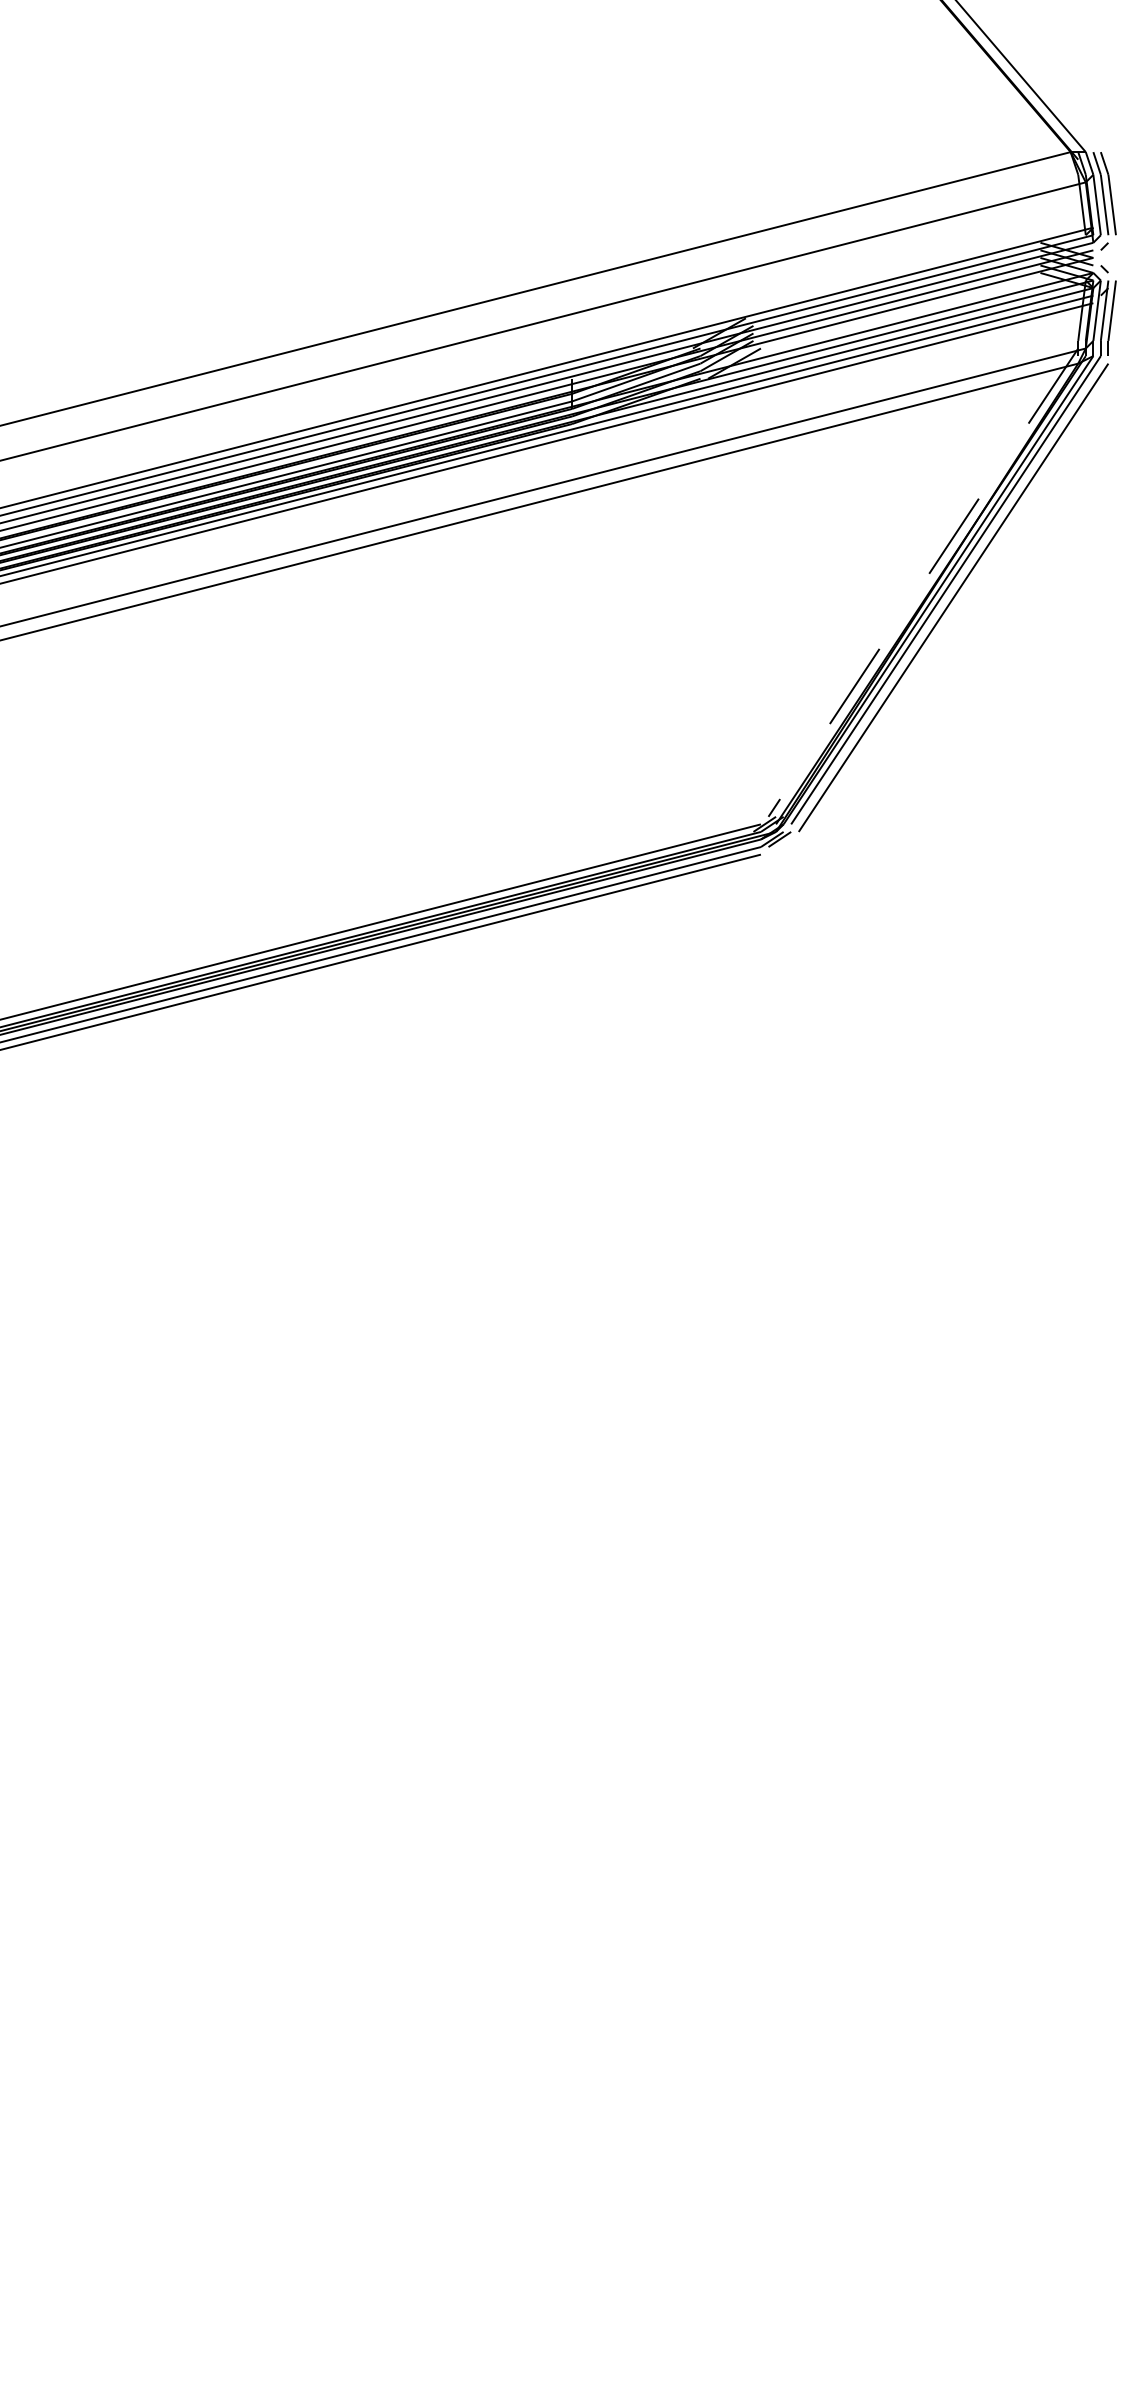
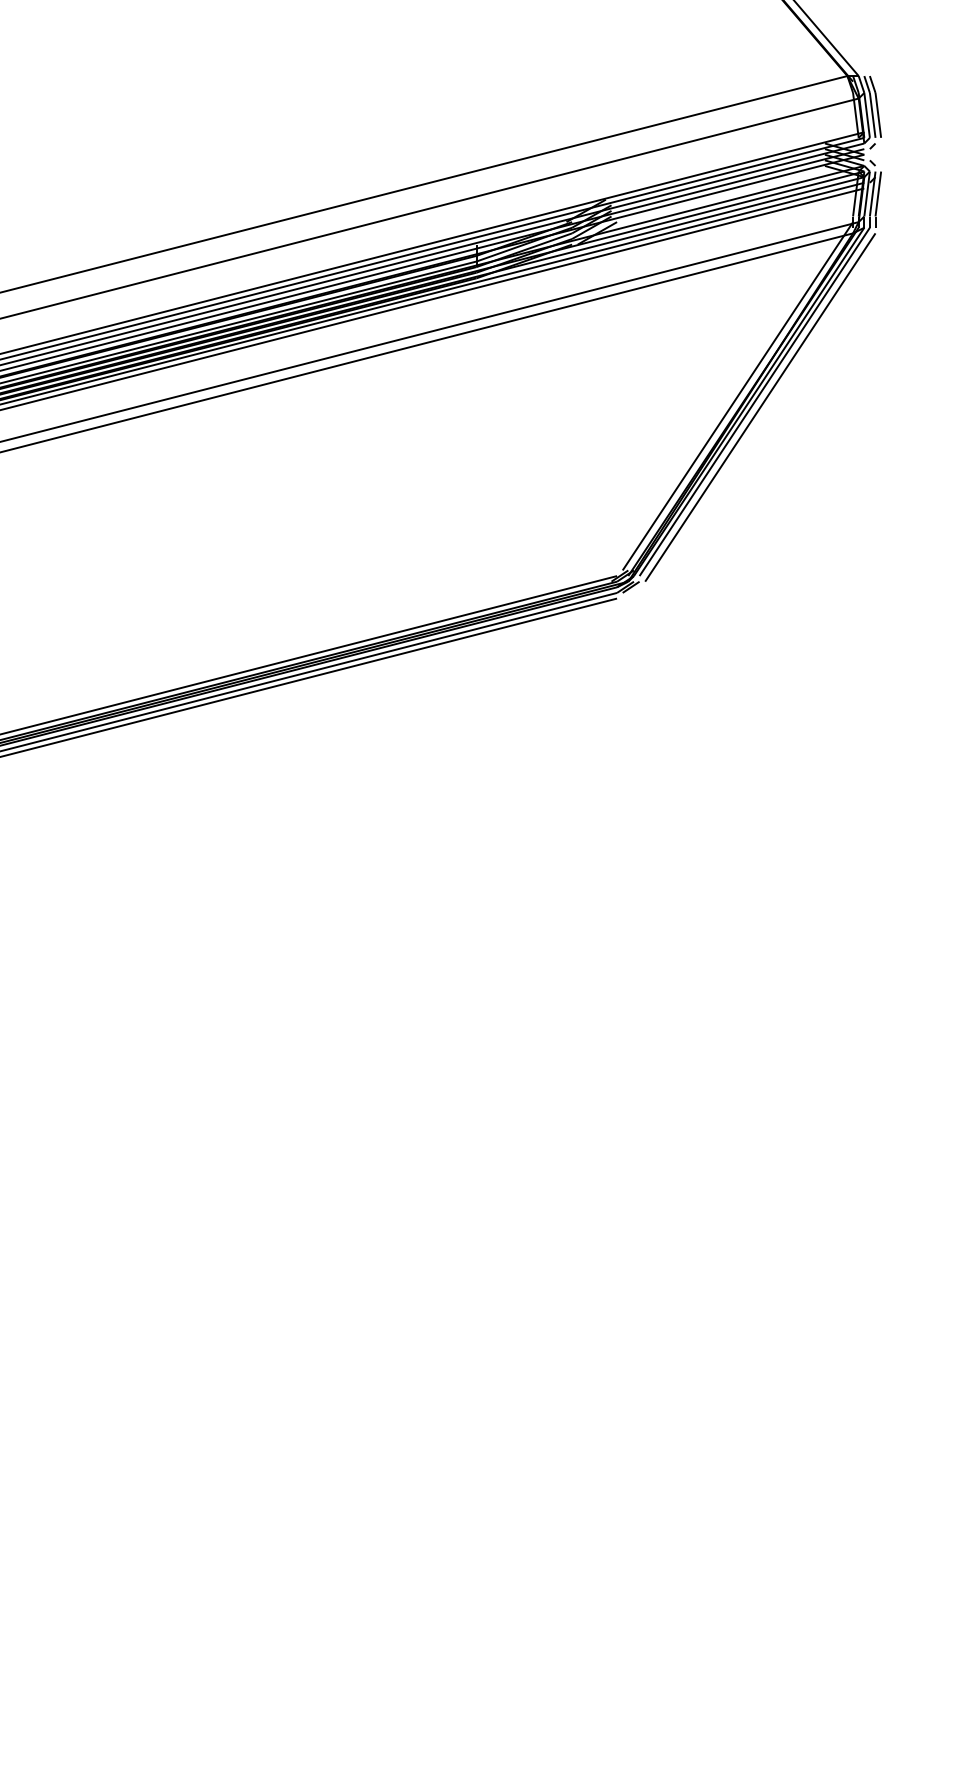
line: (922, 582) -> (737, 396), dashed -> solid

